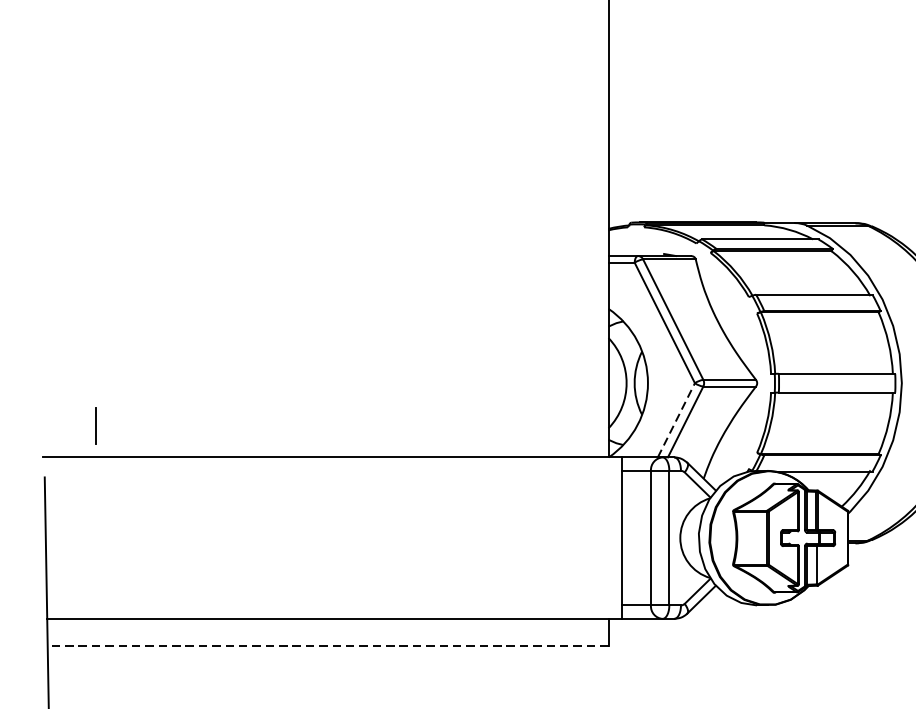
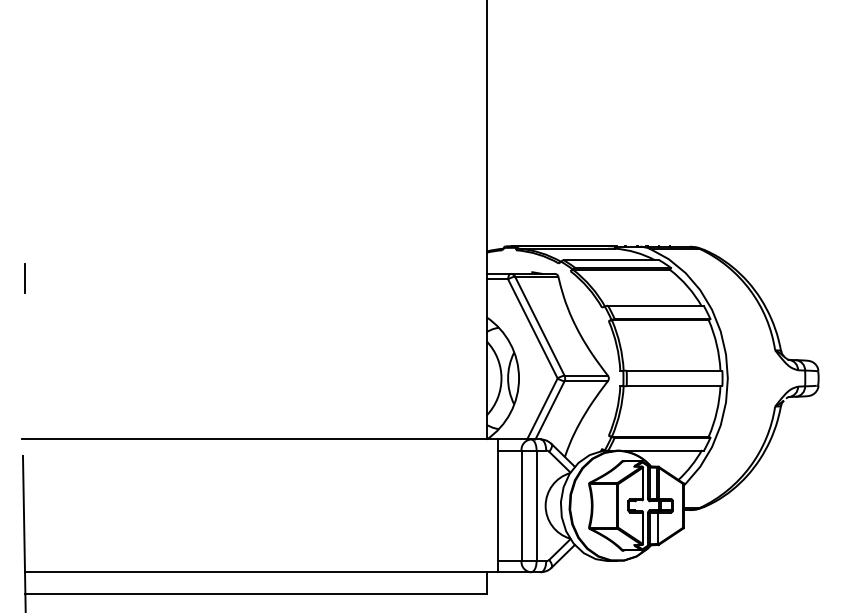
line: (676, 419) -> (542, 408), dashed -> solid
line: (95, 425) -> (24, 278), moved
line: (328, 645) -> (256, 594), dashed -> solid

